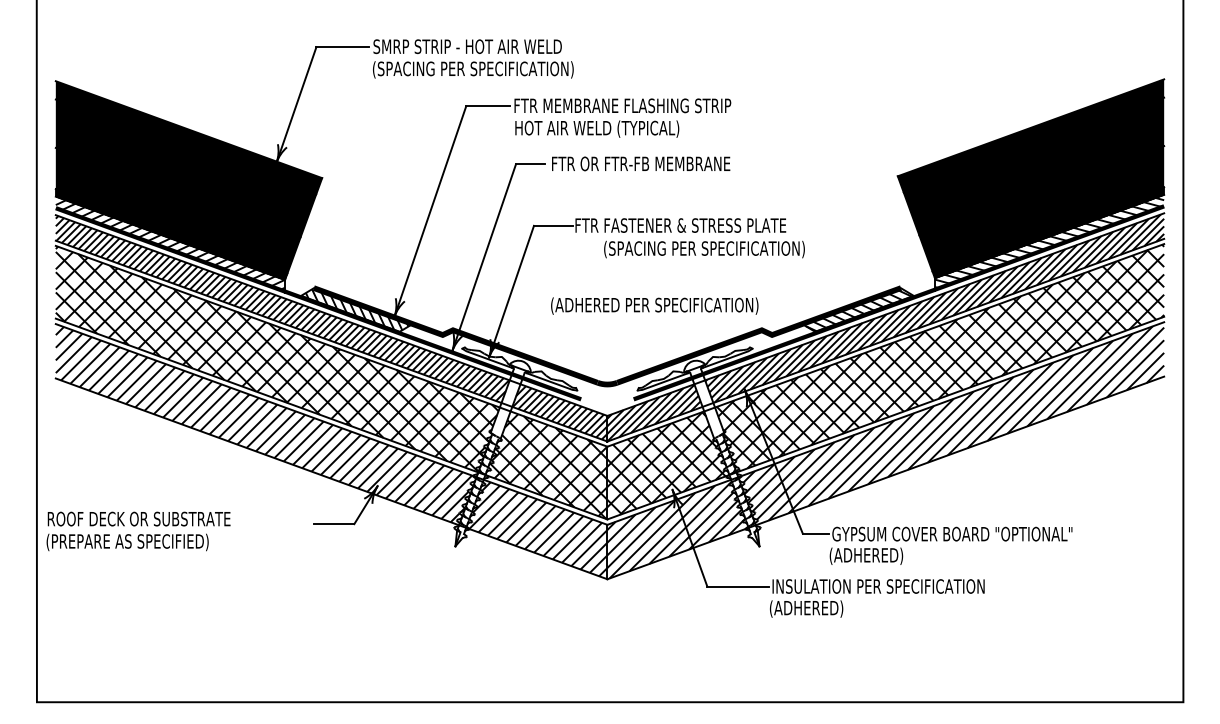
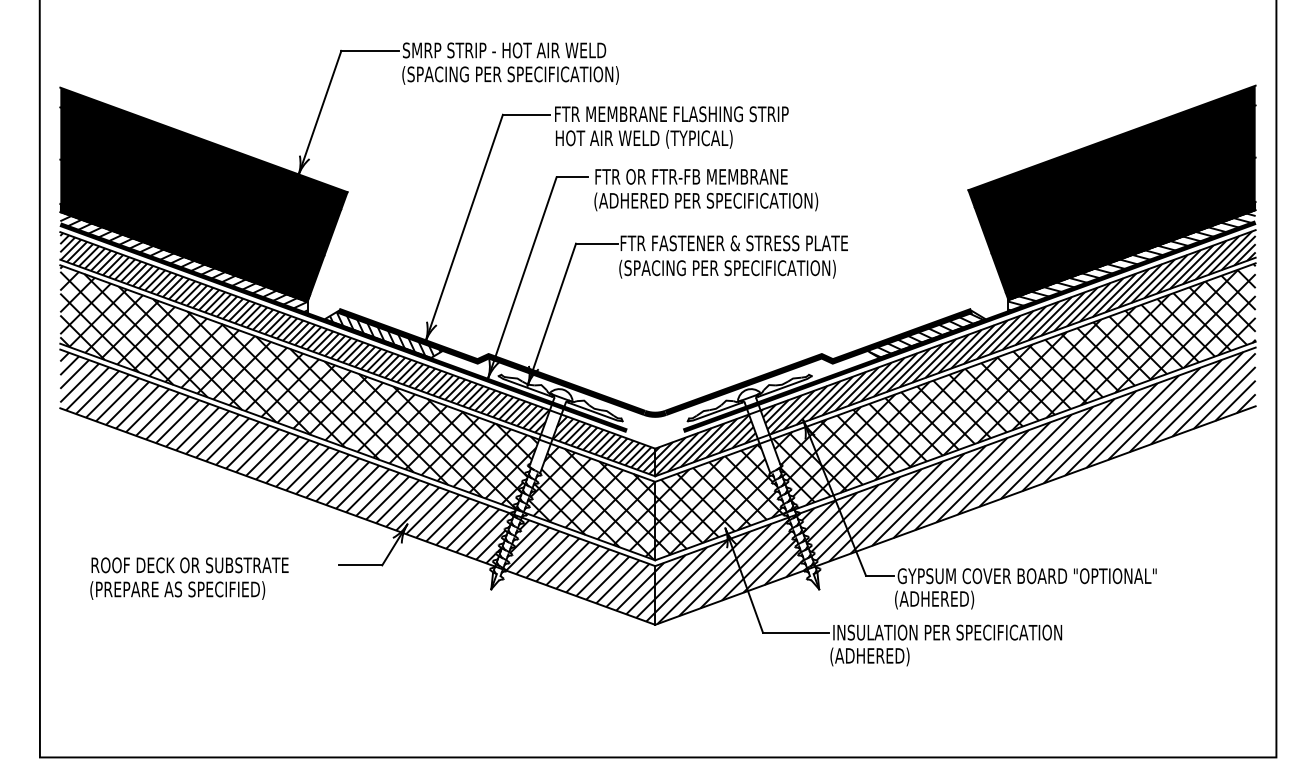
text: (704, 249) -> (727, 269), moved
text: (654, 305) -> (705, 201), moved
text: (138, 531) -> (189, 578), moved

